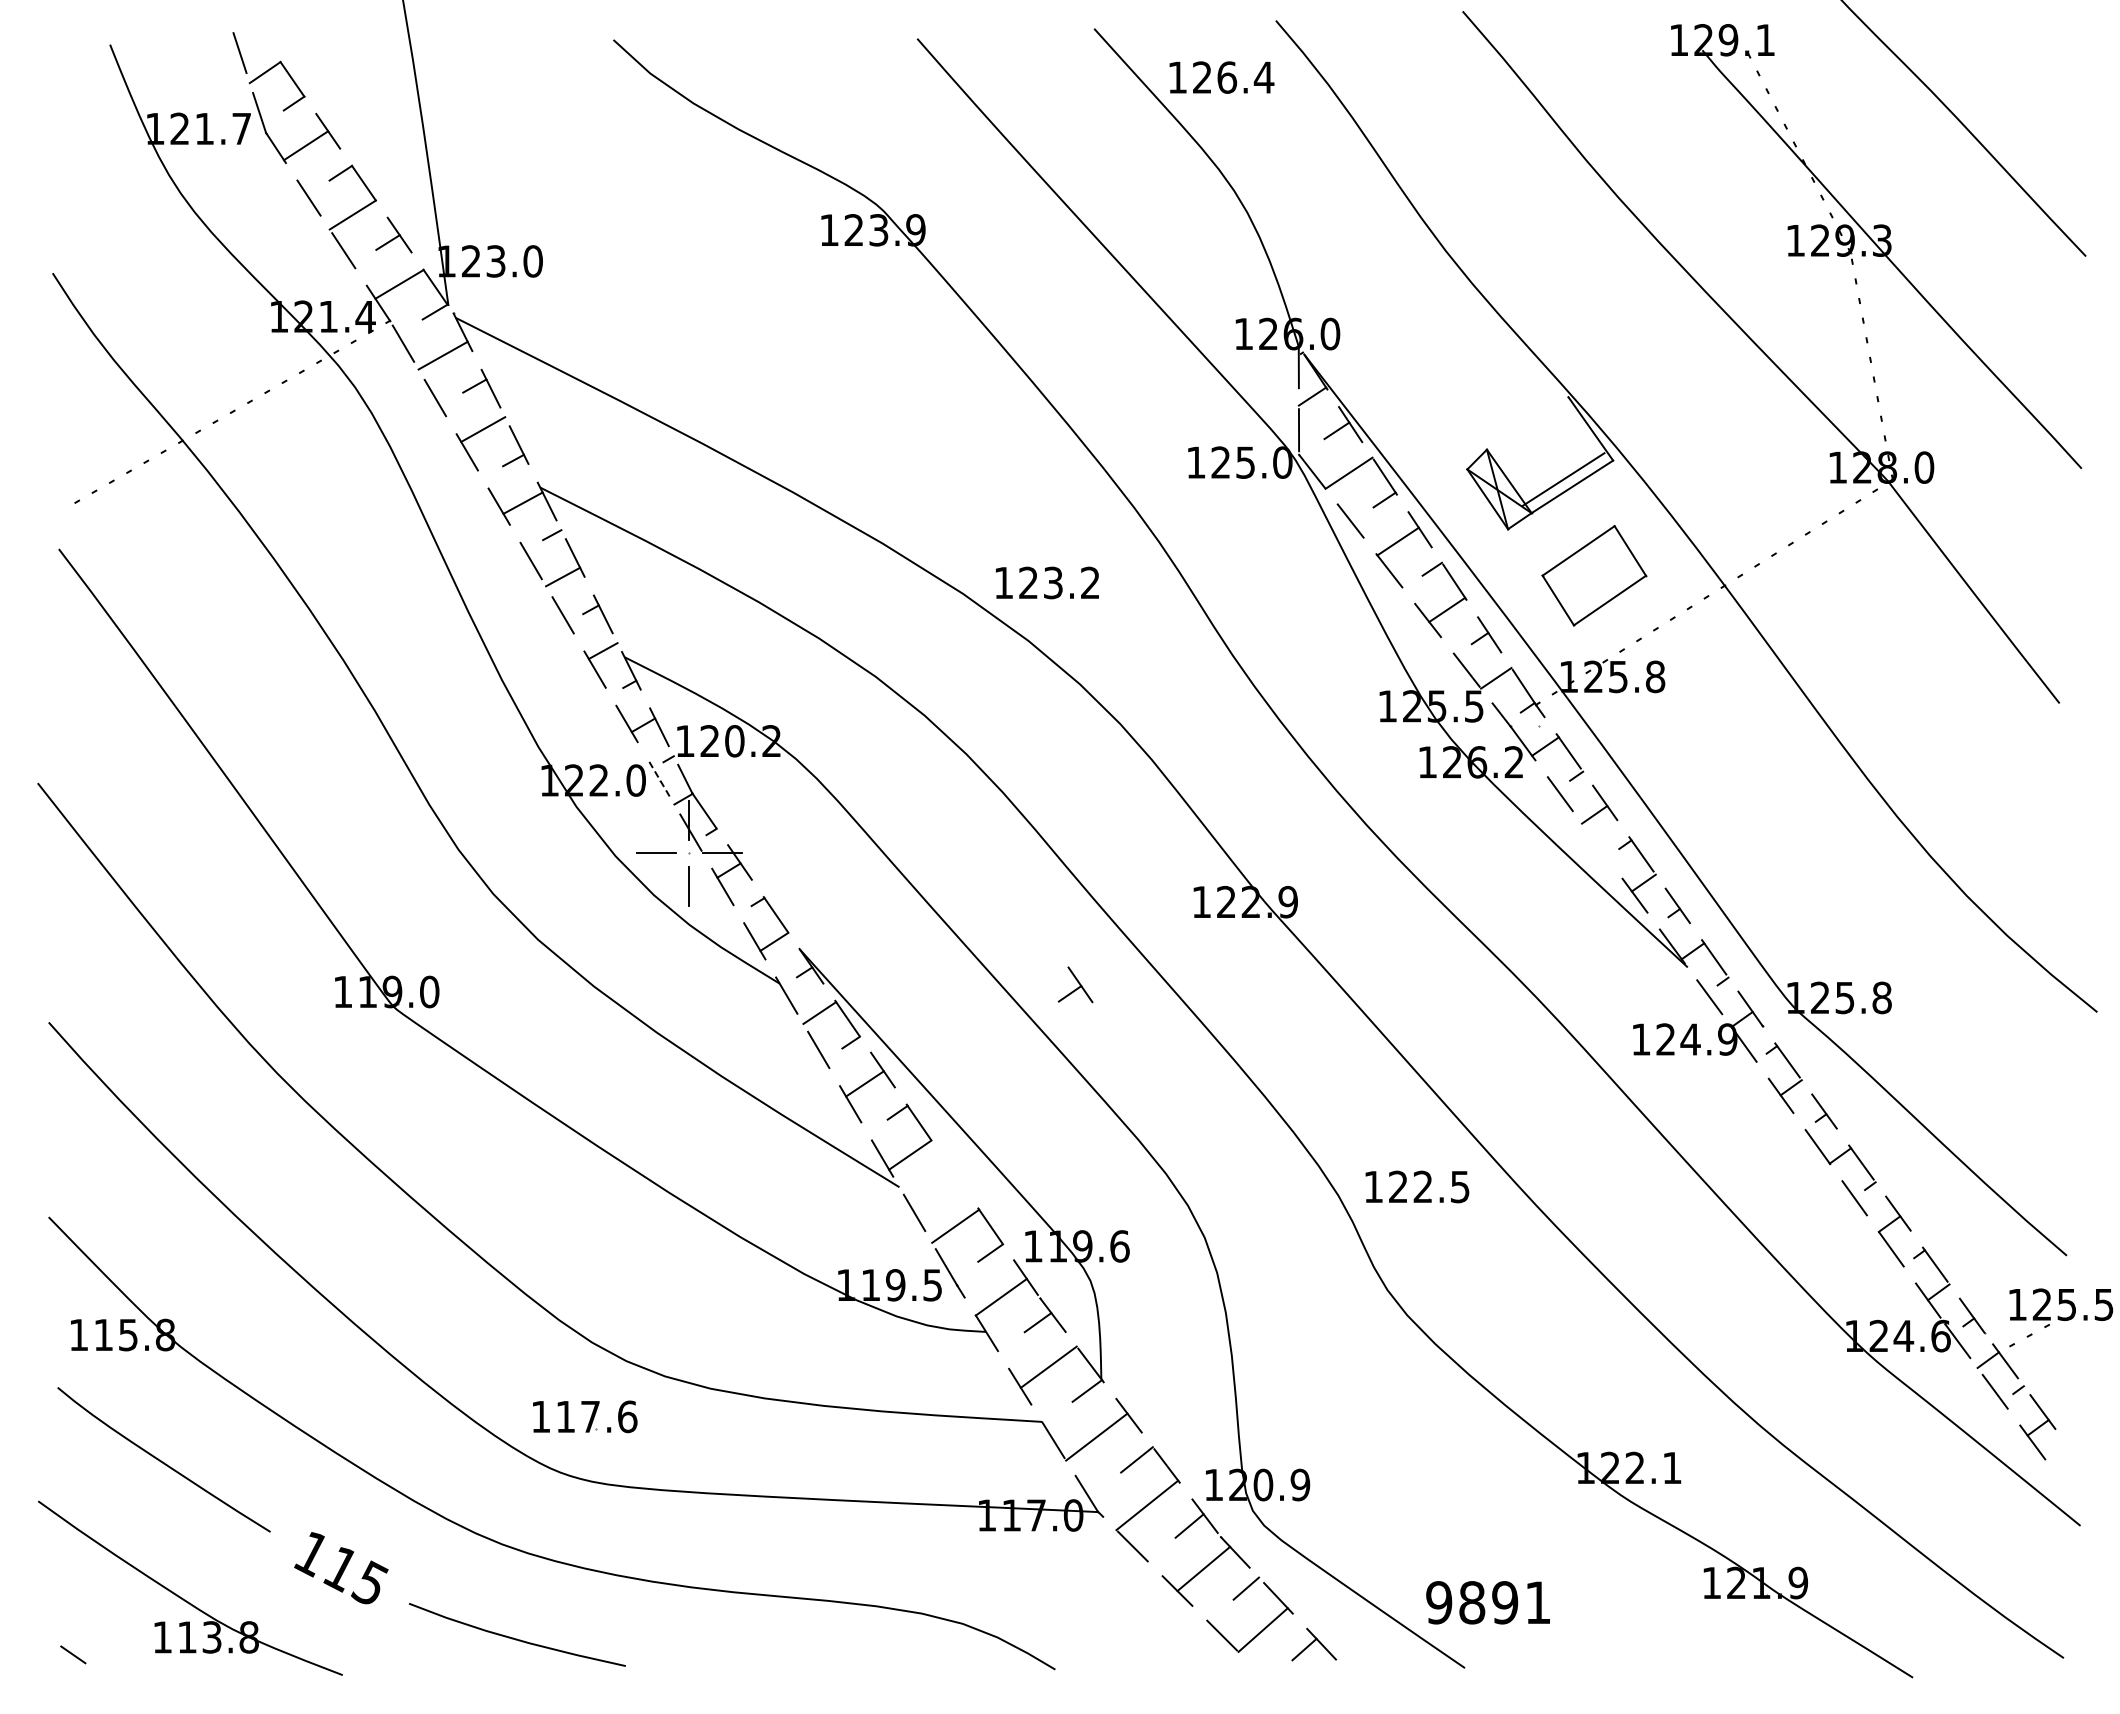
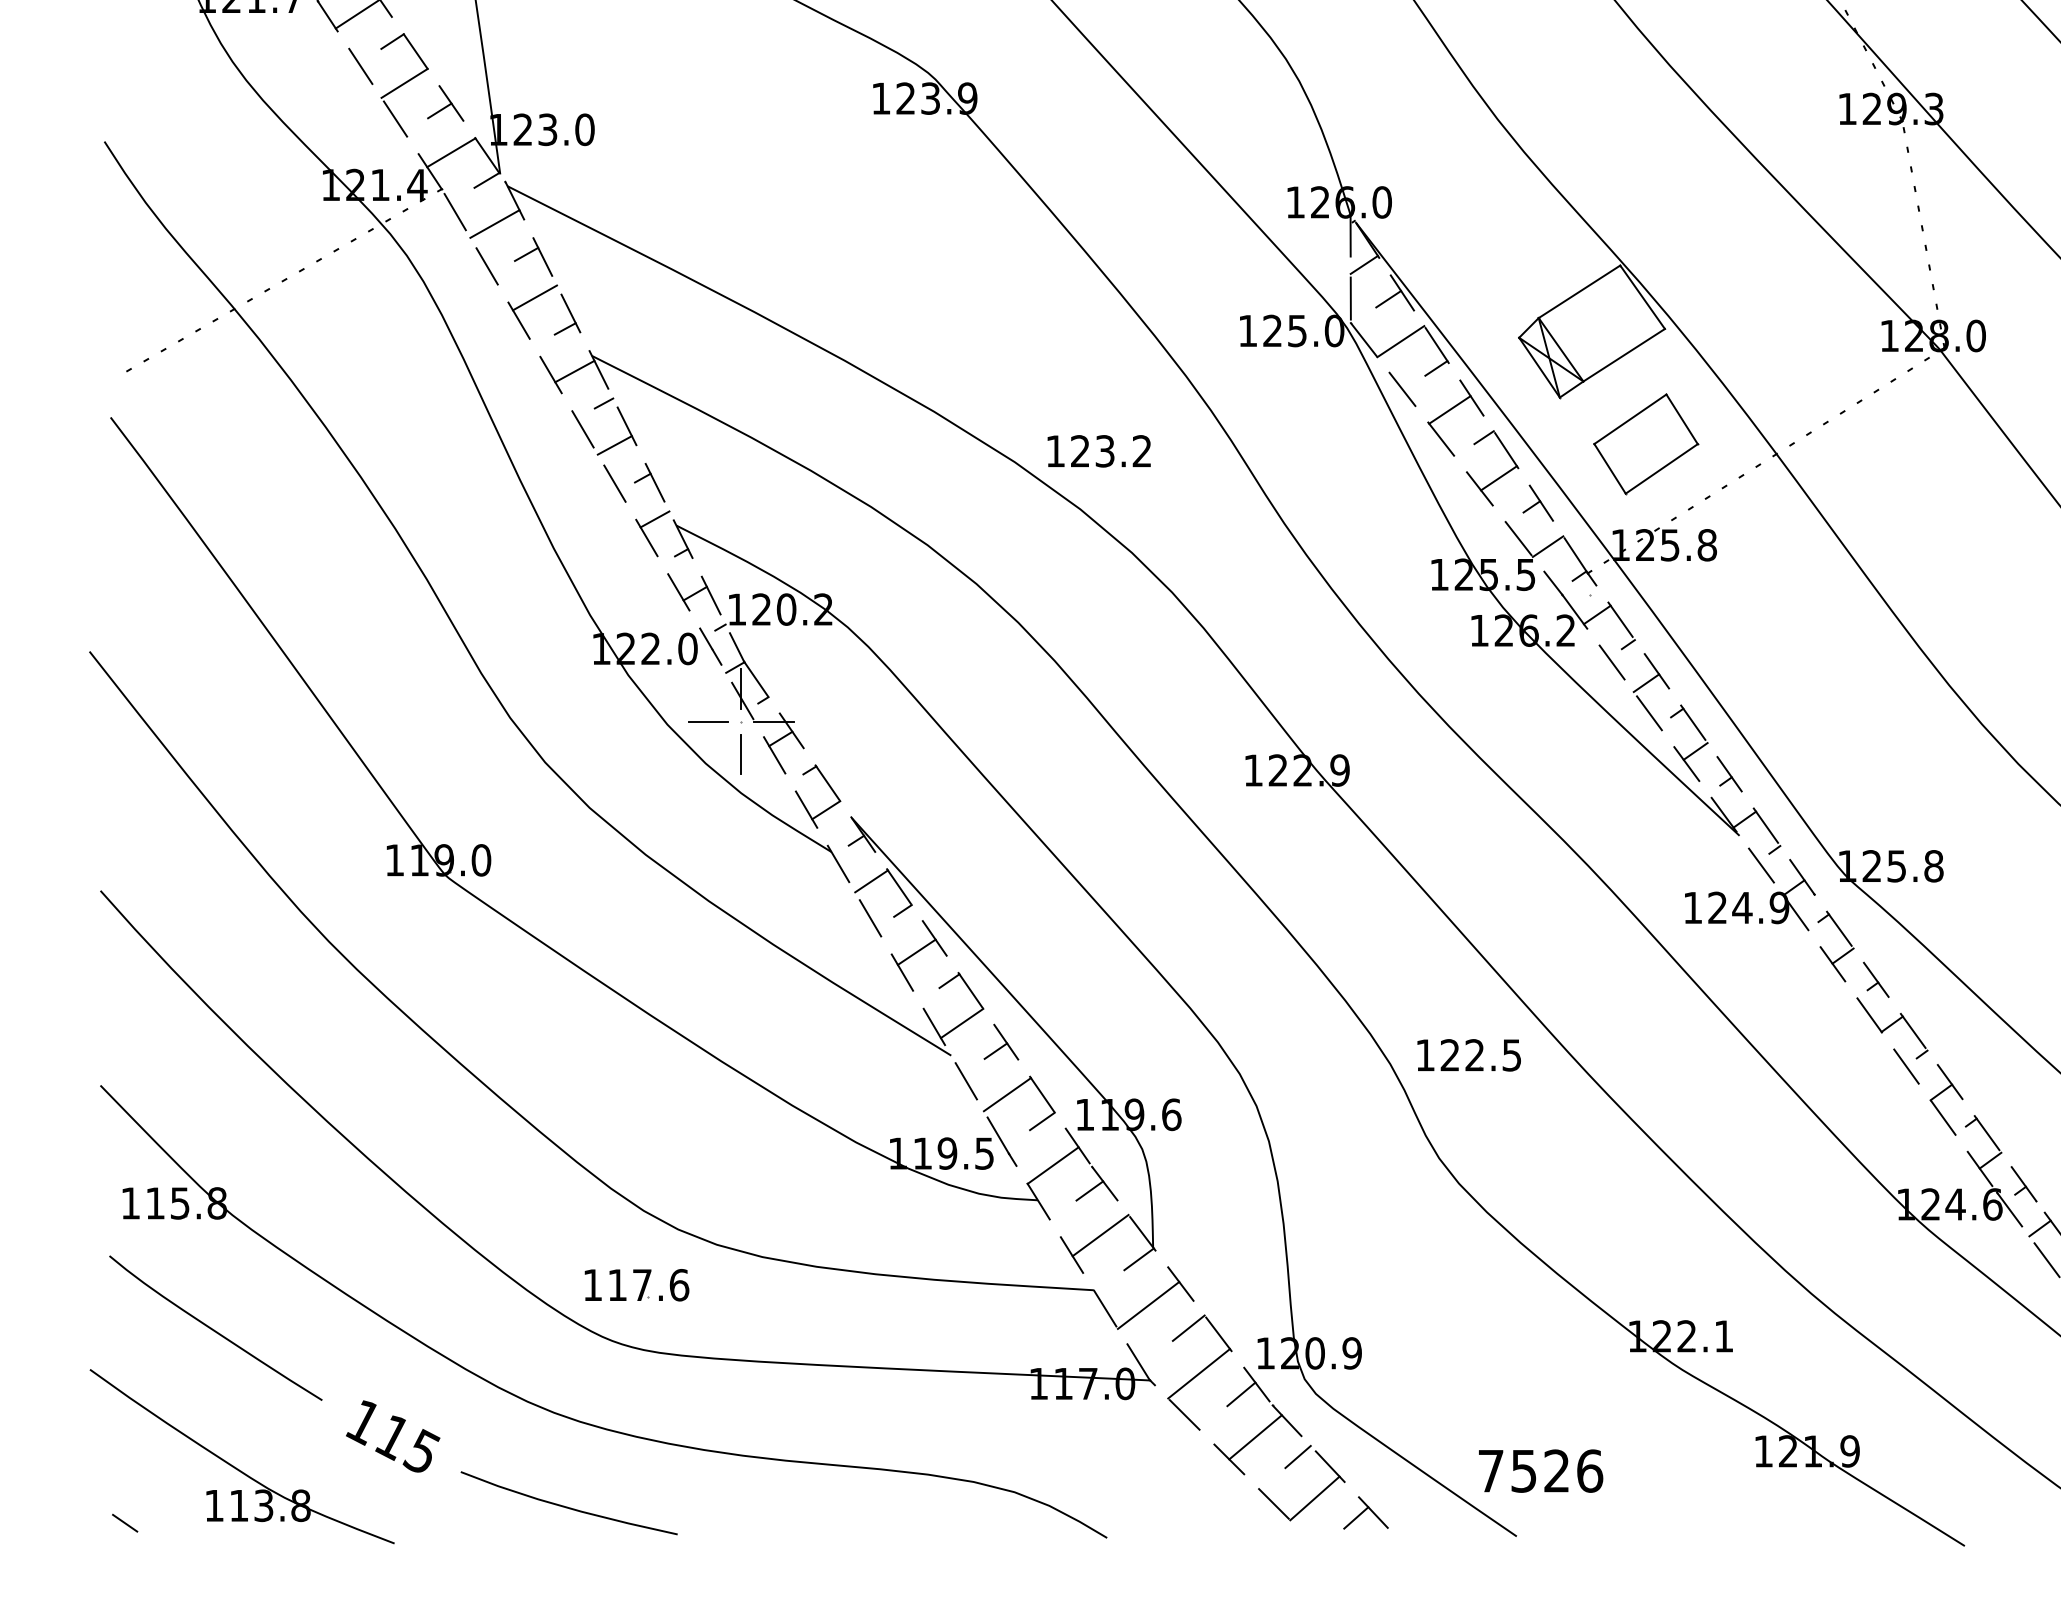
line: (1563, 479) -> (1579, 291), moved
line: (658, 777) -> (710, 645), dashed -> solid
line: (1597, 844) -> (1649, 712), added
part: (1075, 984) -> (1001, 1041), moved
text: (1488, 1602) -> (1540, 1470), 9891 -> 7526

